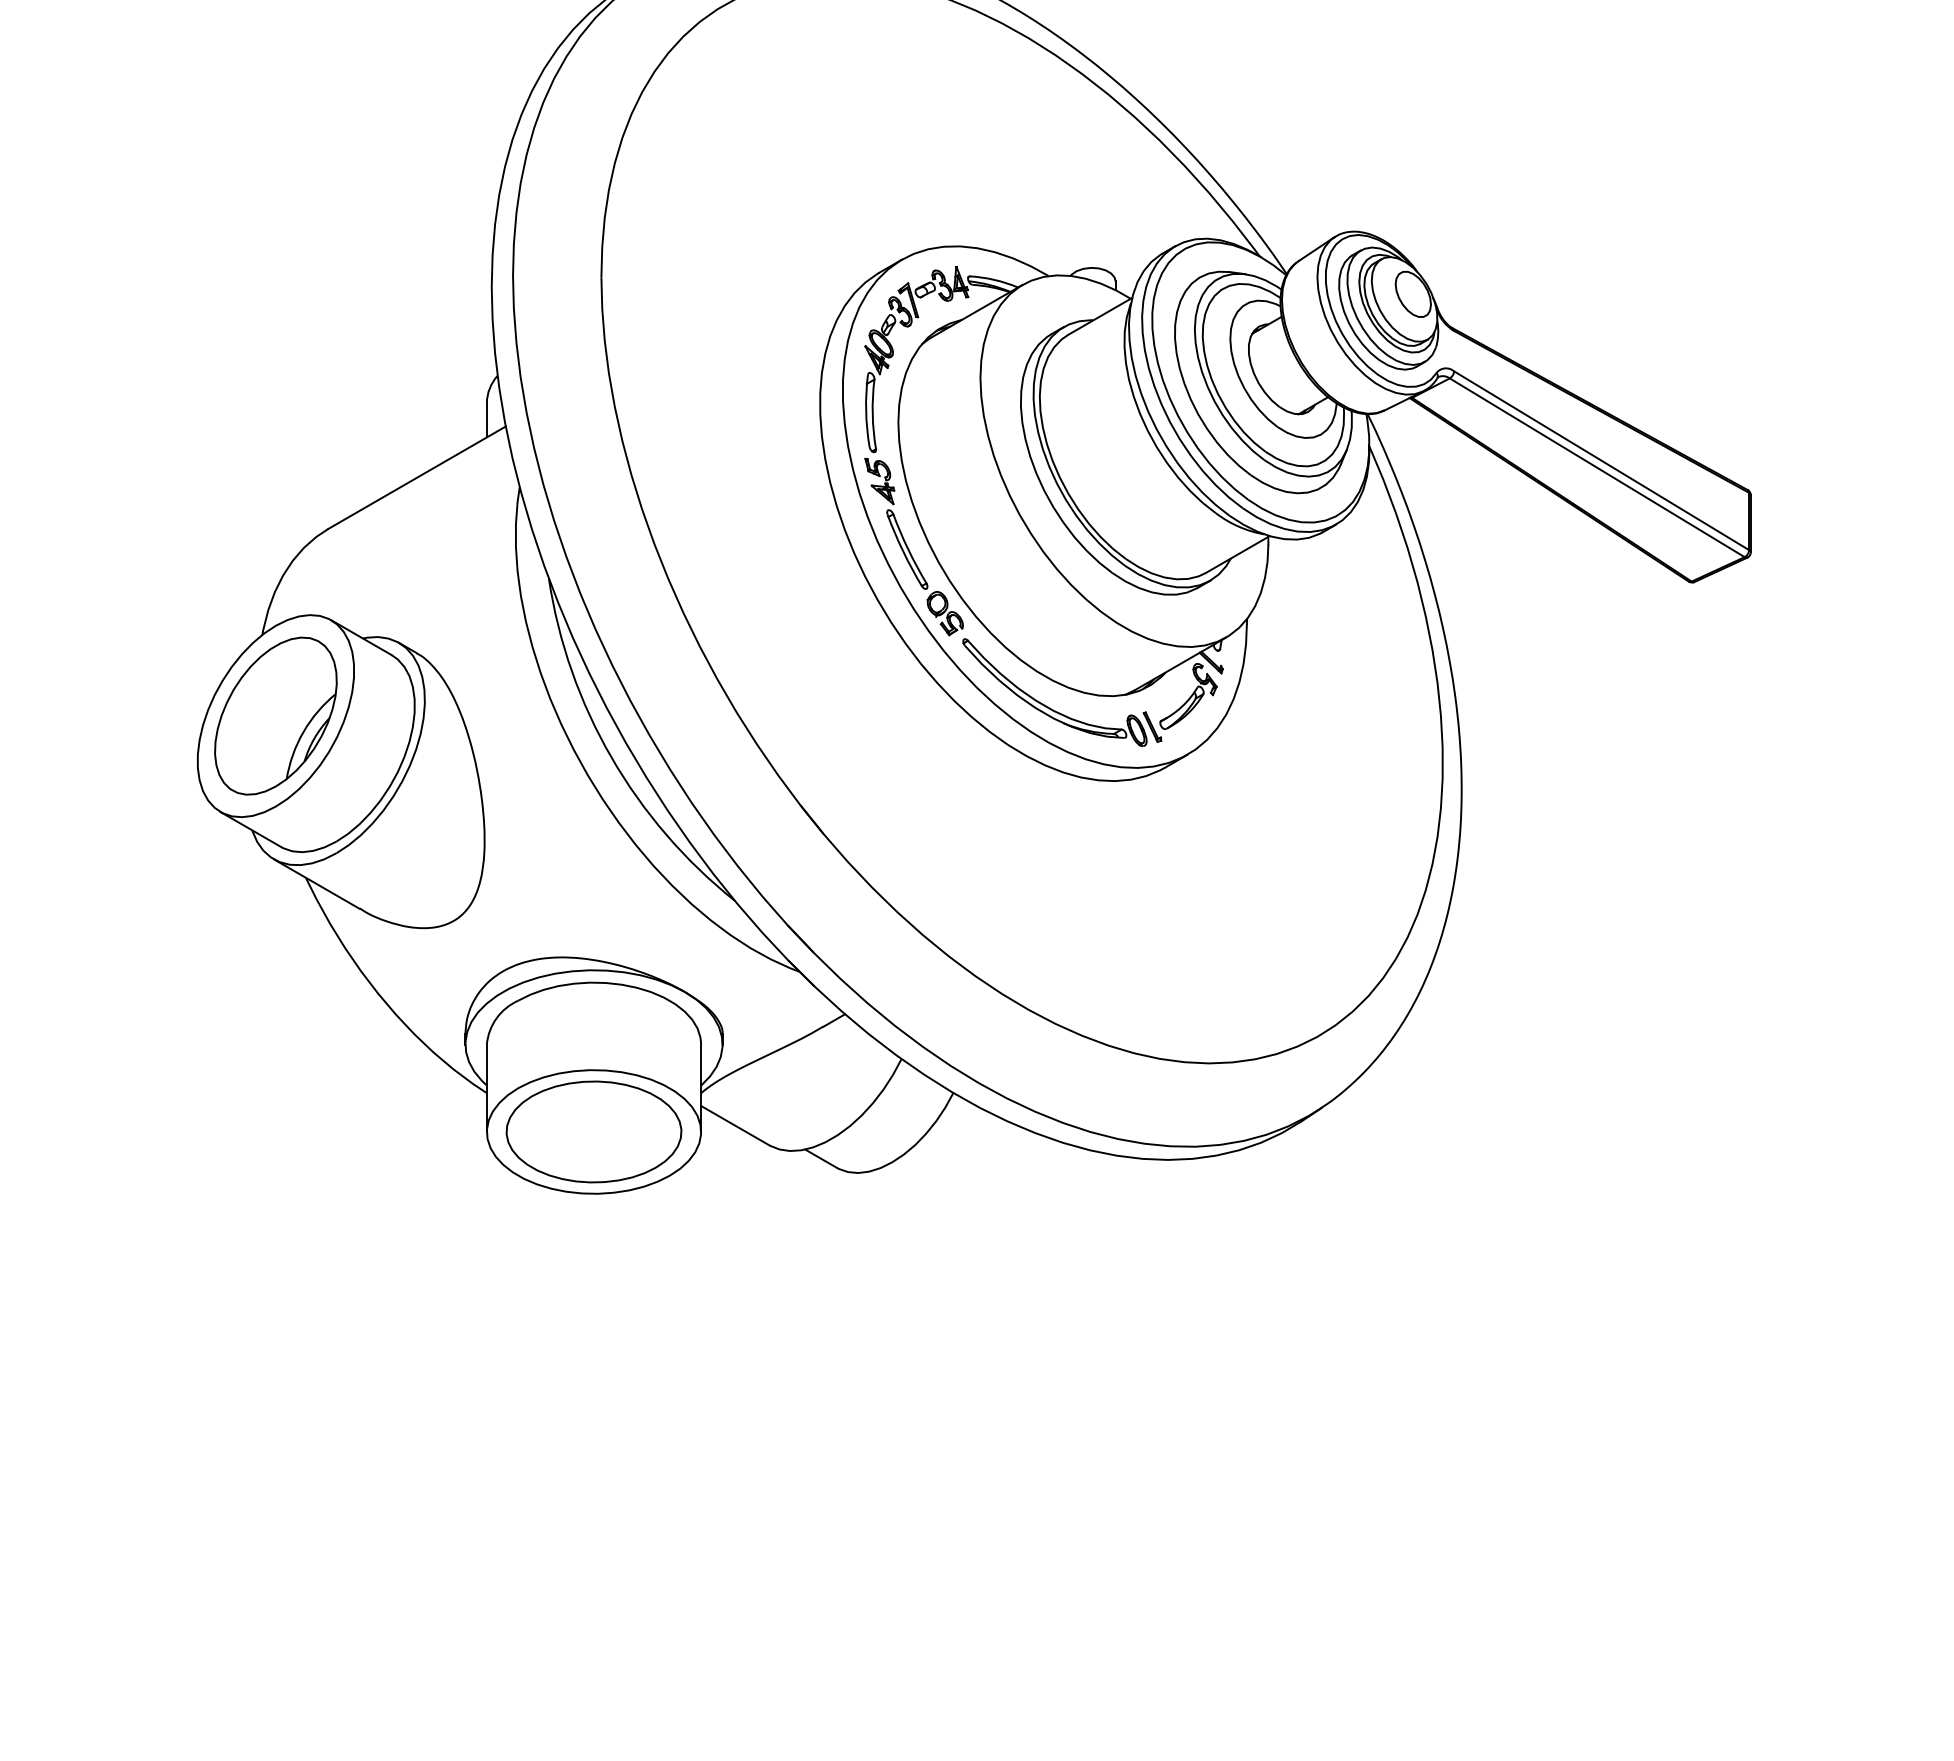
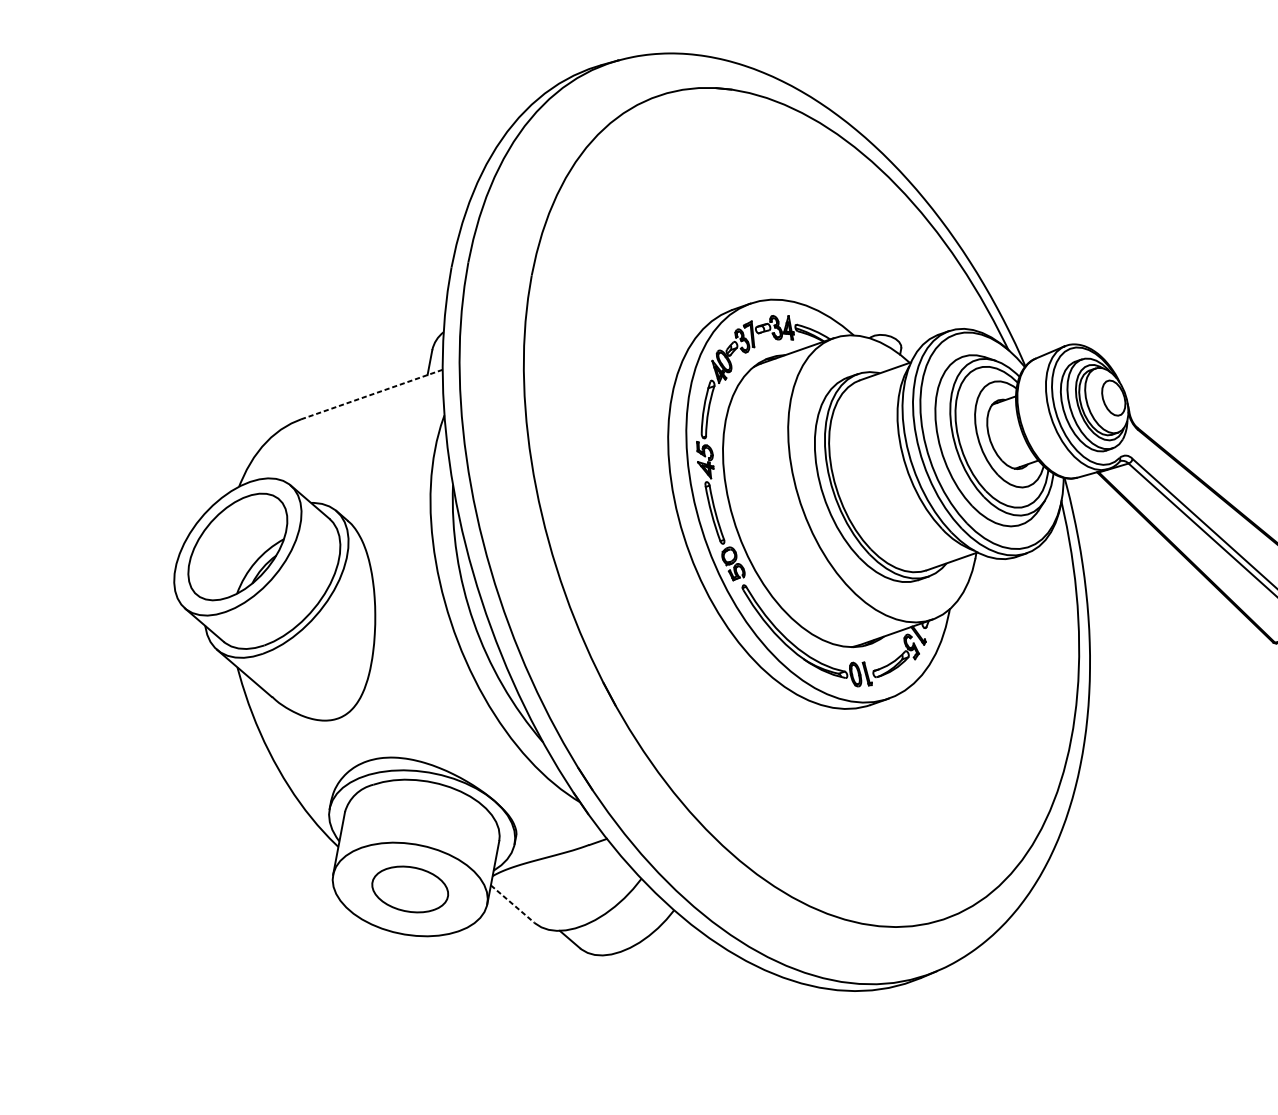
line: (416, 477) -> (371, 394), solid -> dashed
line: (735, 1125) -> (512, 904), solid -> dashed
part: (593, 1131) -> (409, 889), size x0.6

